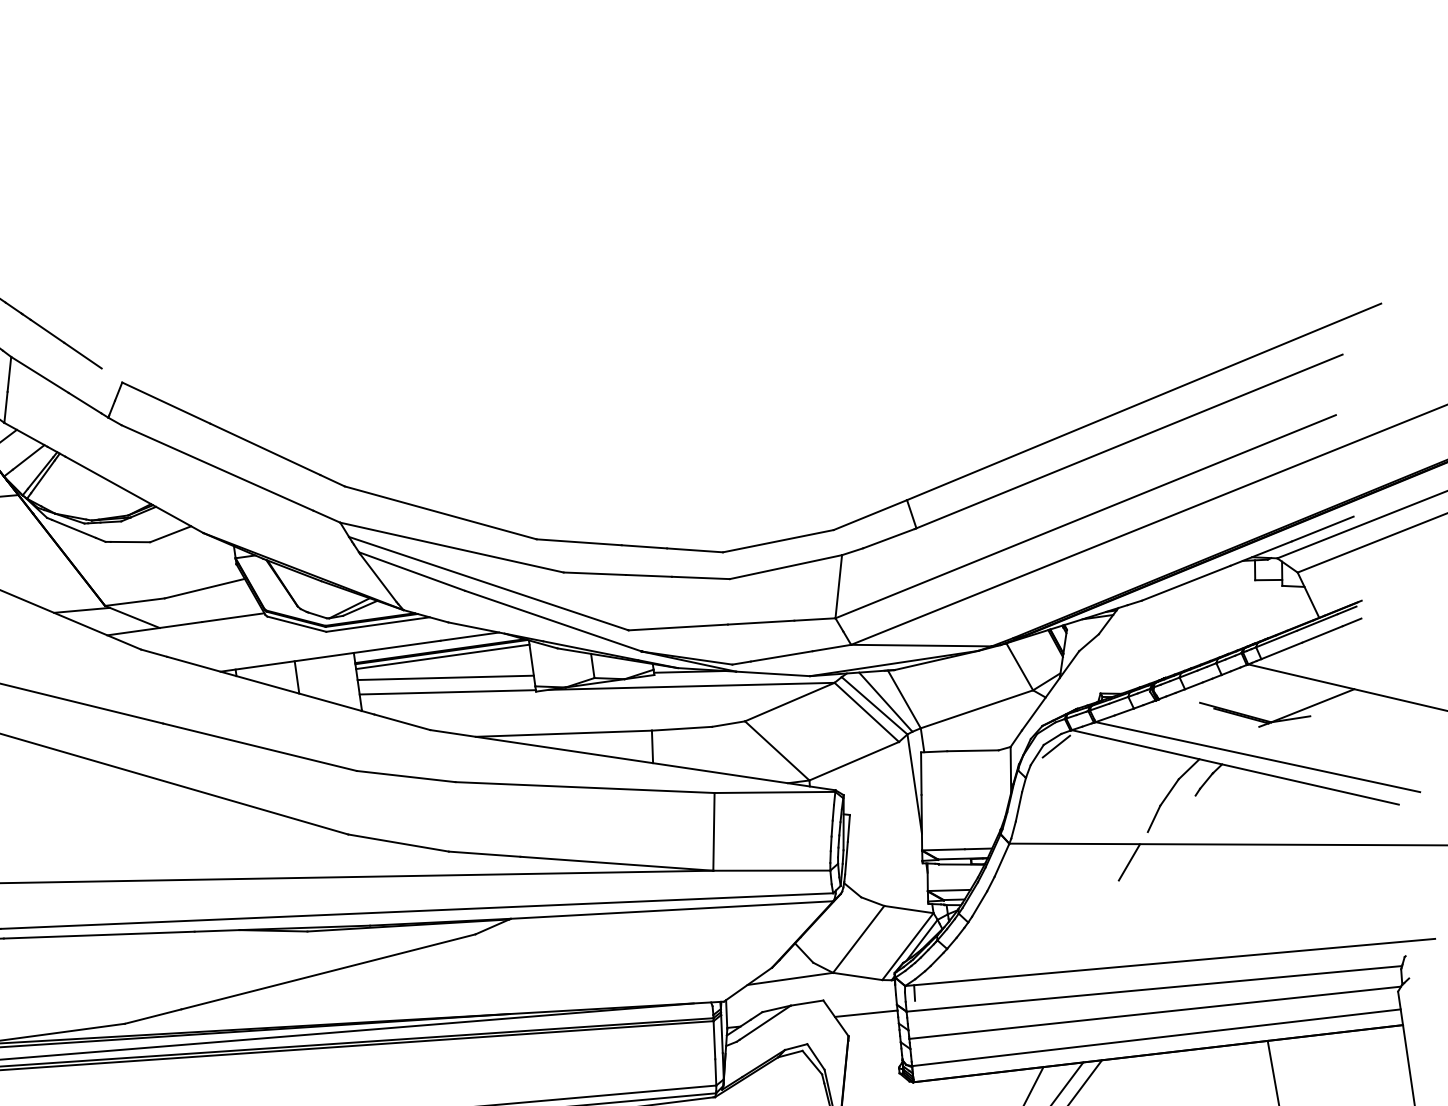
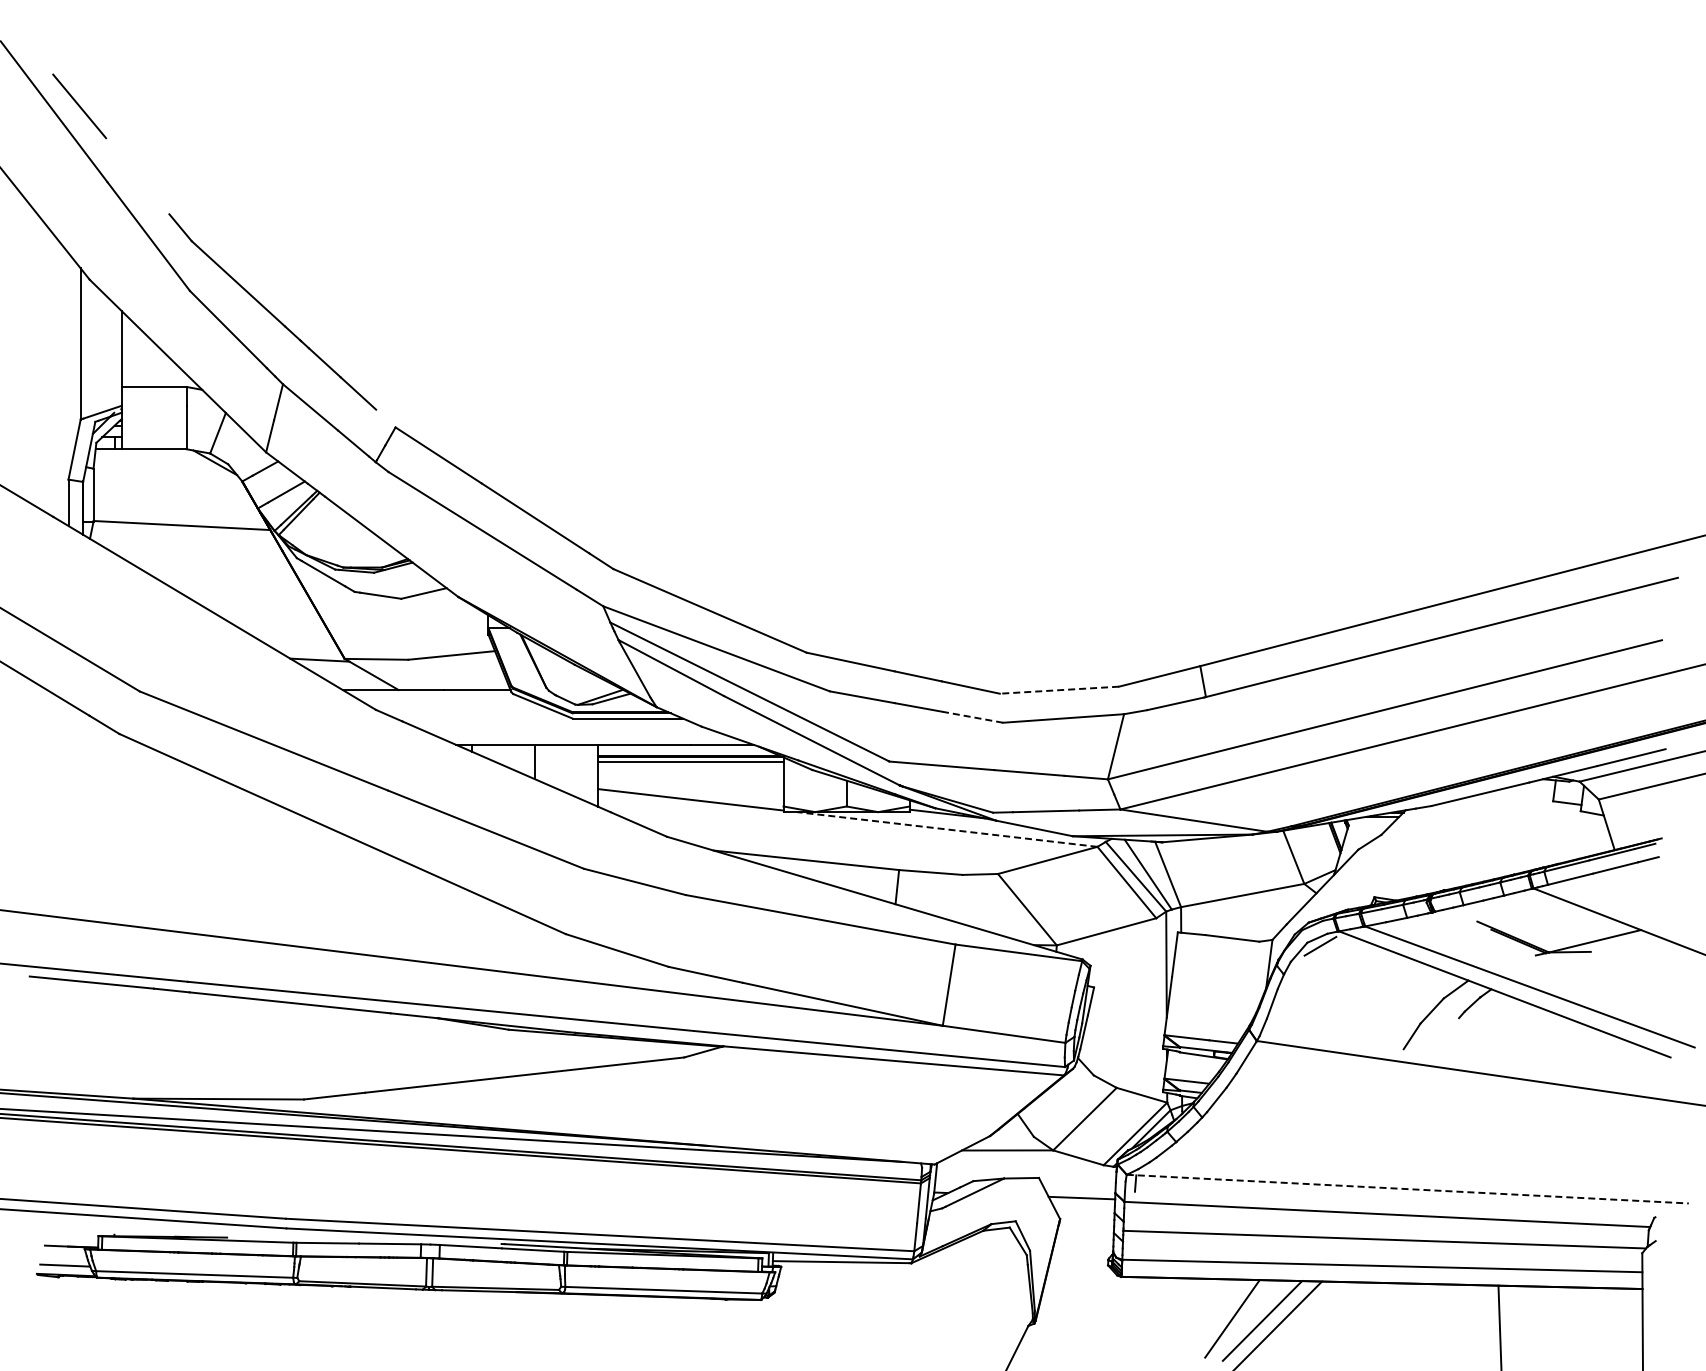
line: (778, 541) -> (1059, 690), solid -> dashed
line: (700, 578) -> (972, 717), solid -> dashed
line: (445, 678) -> (690, 784), removed
line: (690, 686) -> (946, 829), solid -> dashed
line: (1128, 861) -> (1379, 1077), removed
line: (1170, 962) -> (1408, 1189), solid -> dashed

